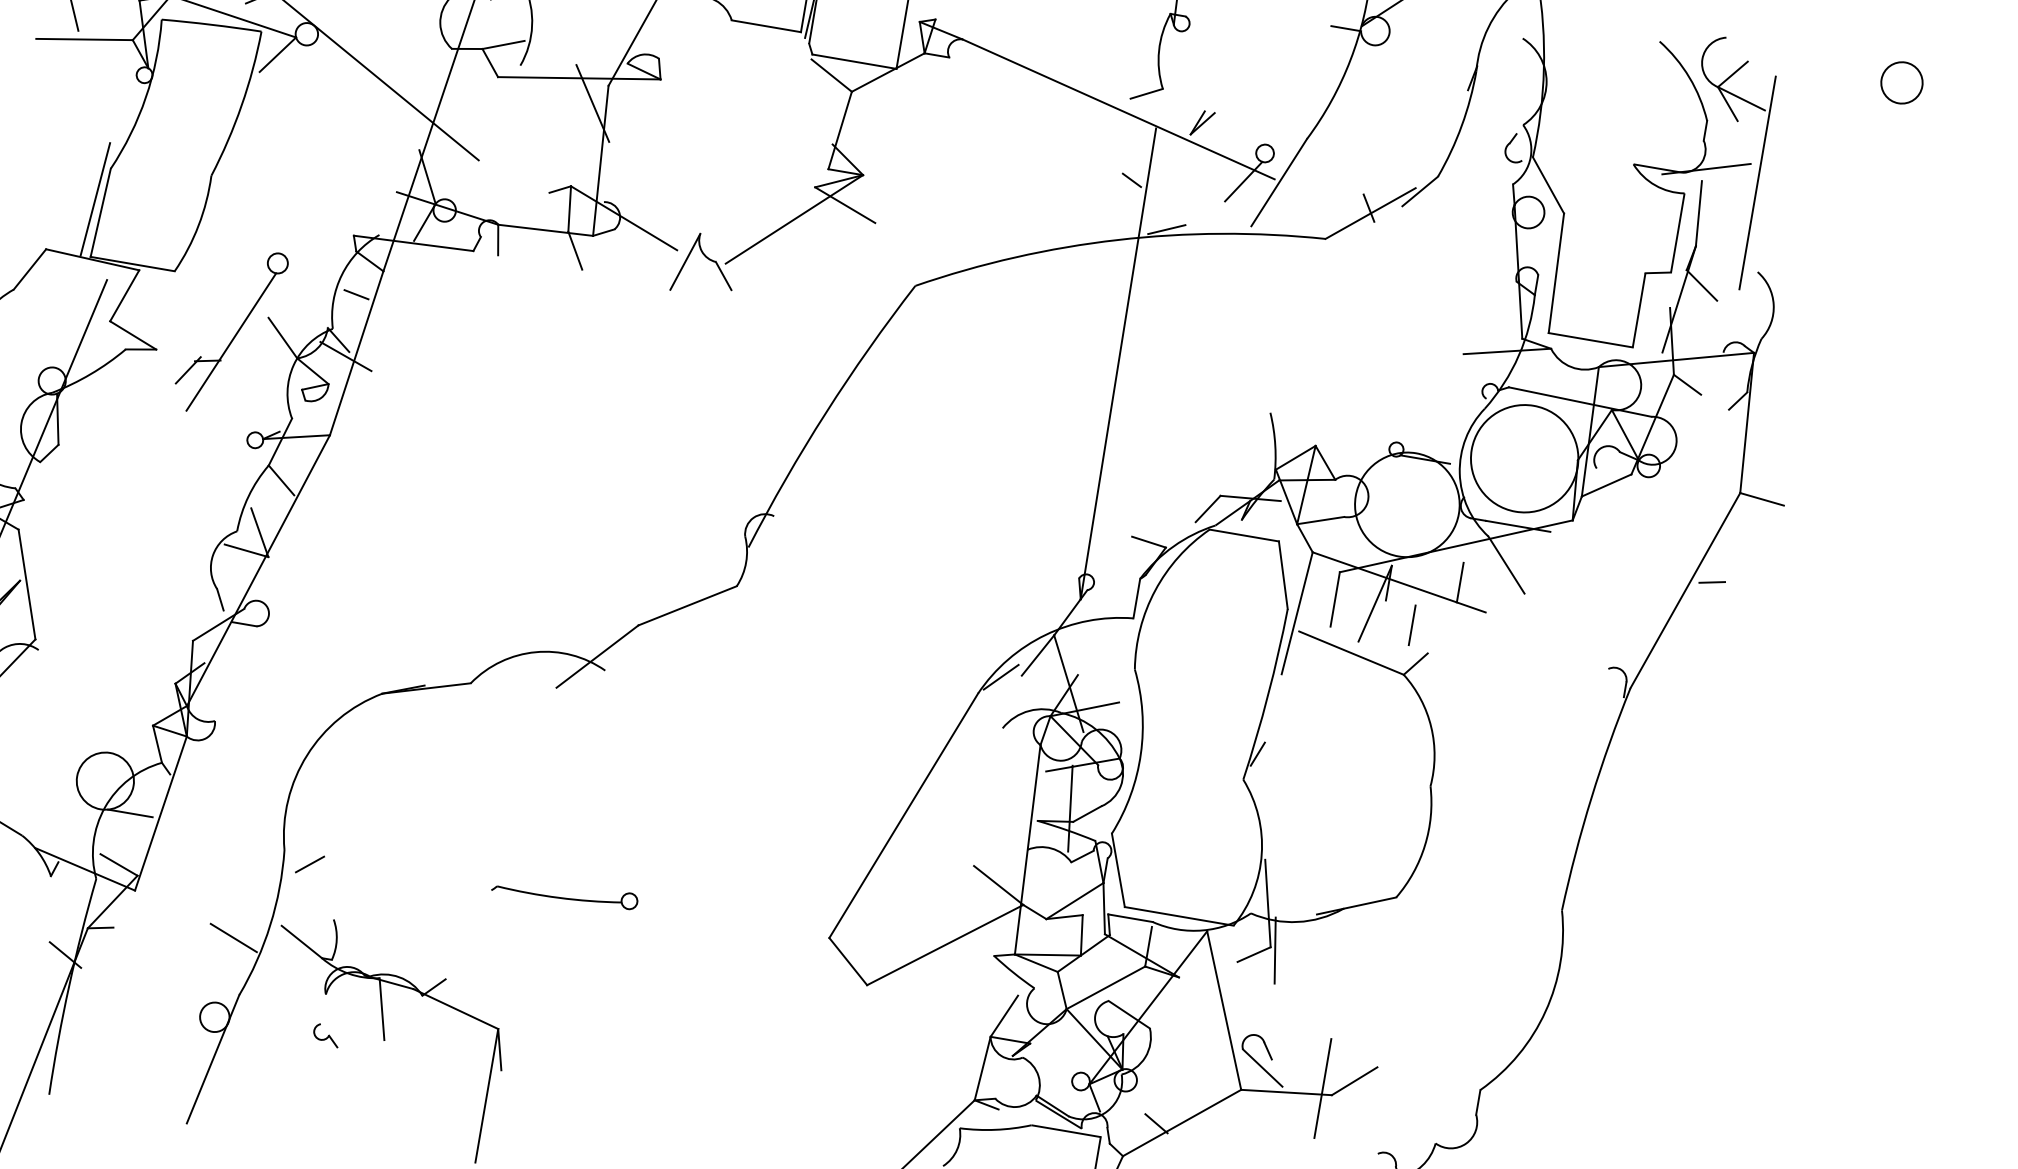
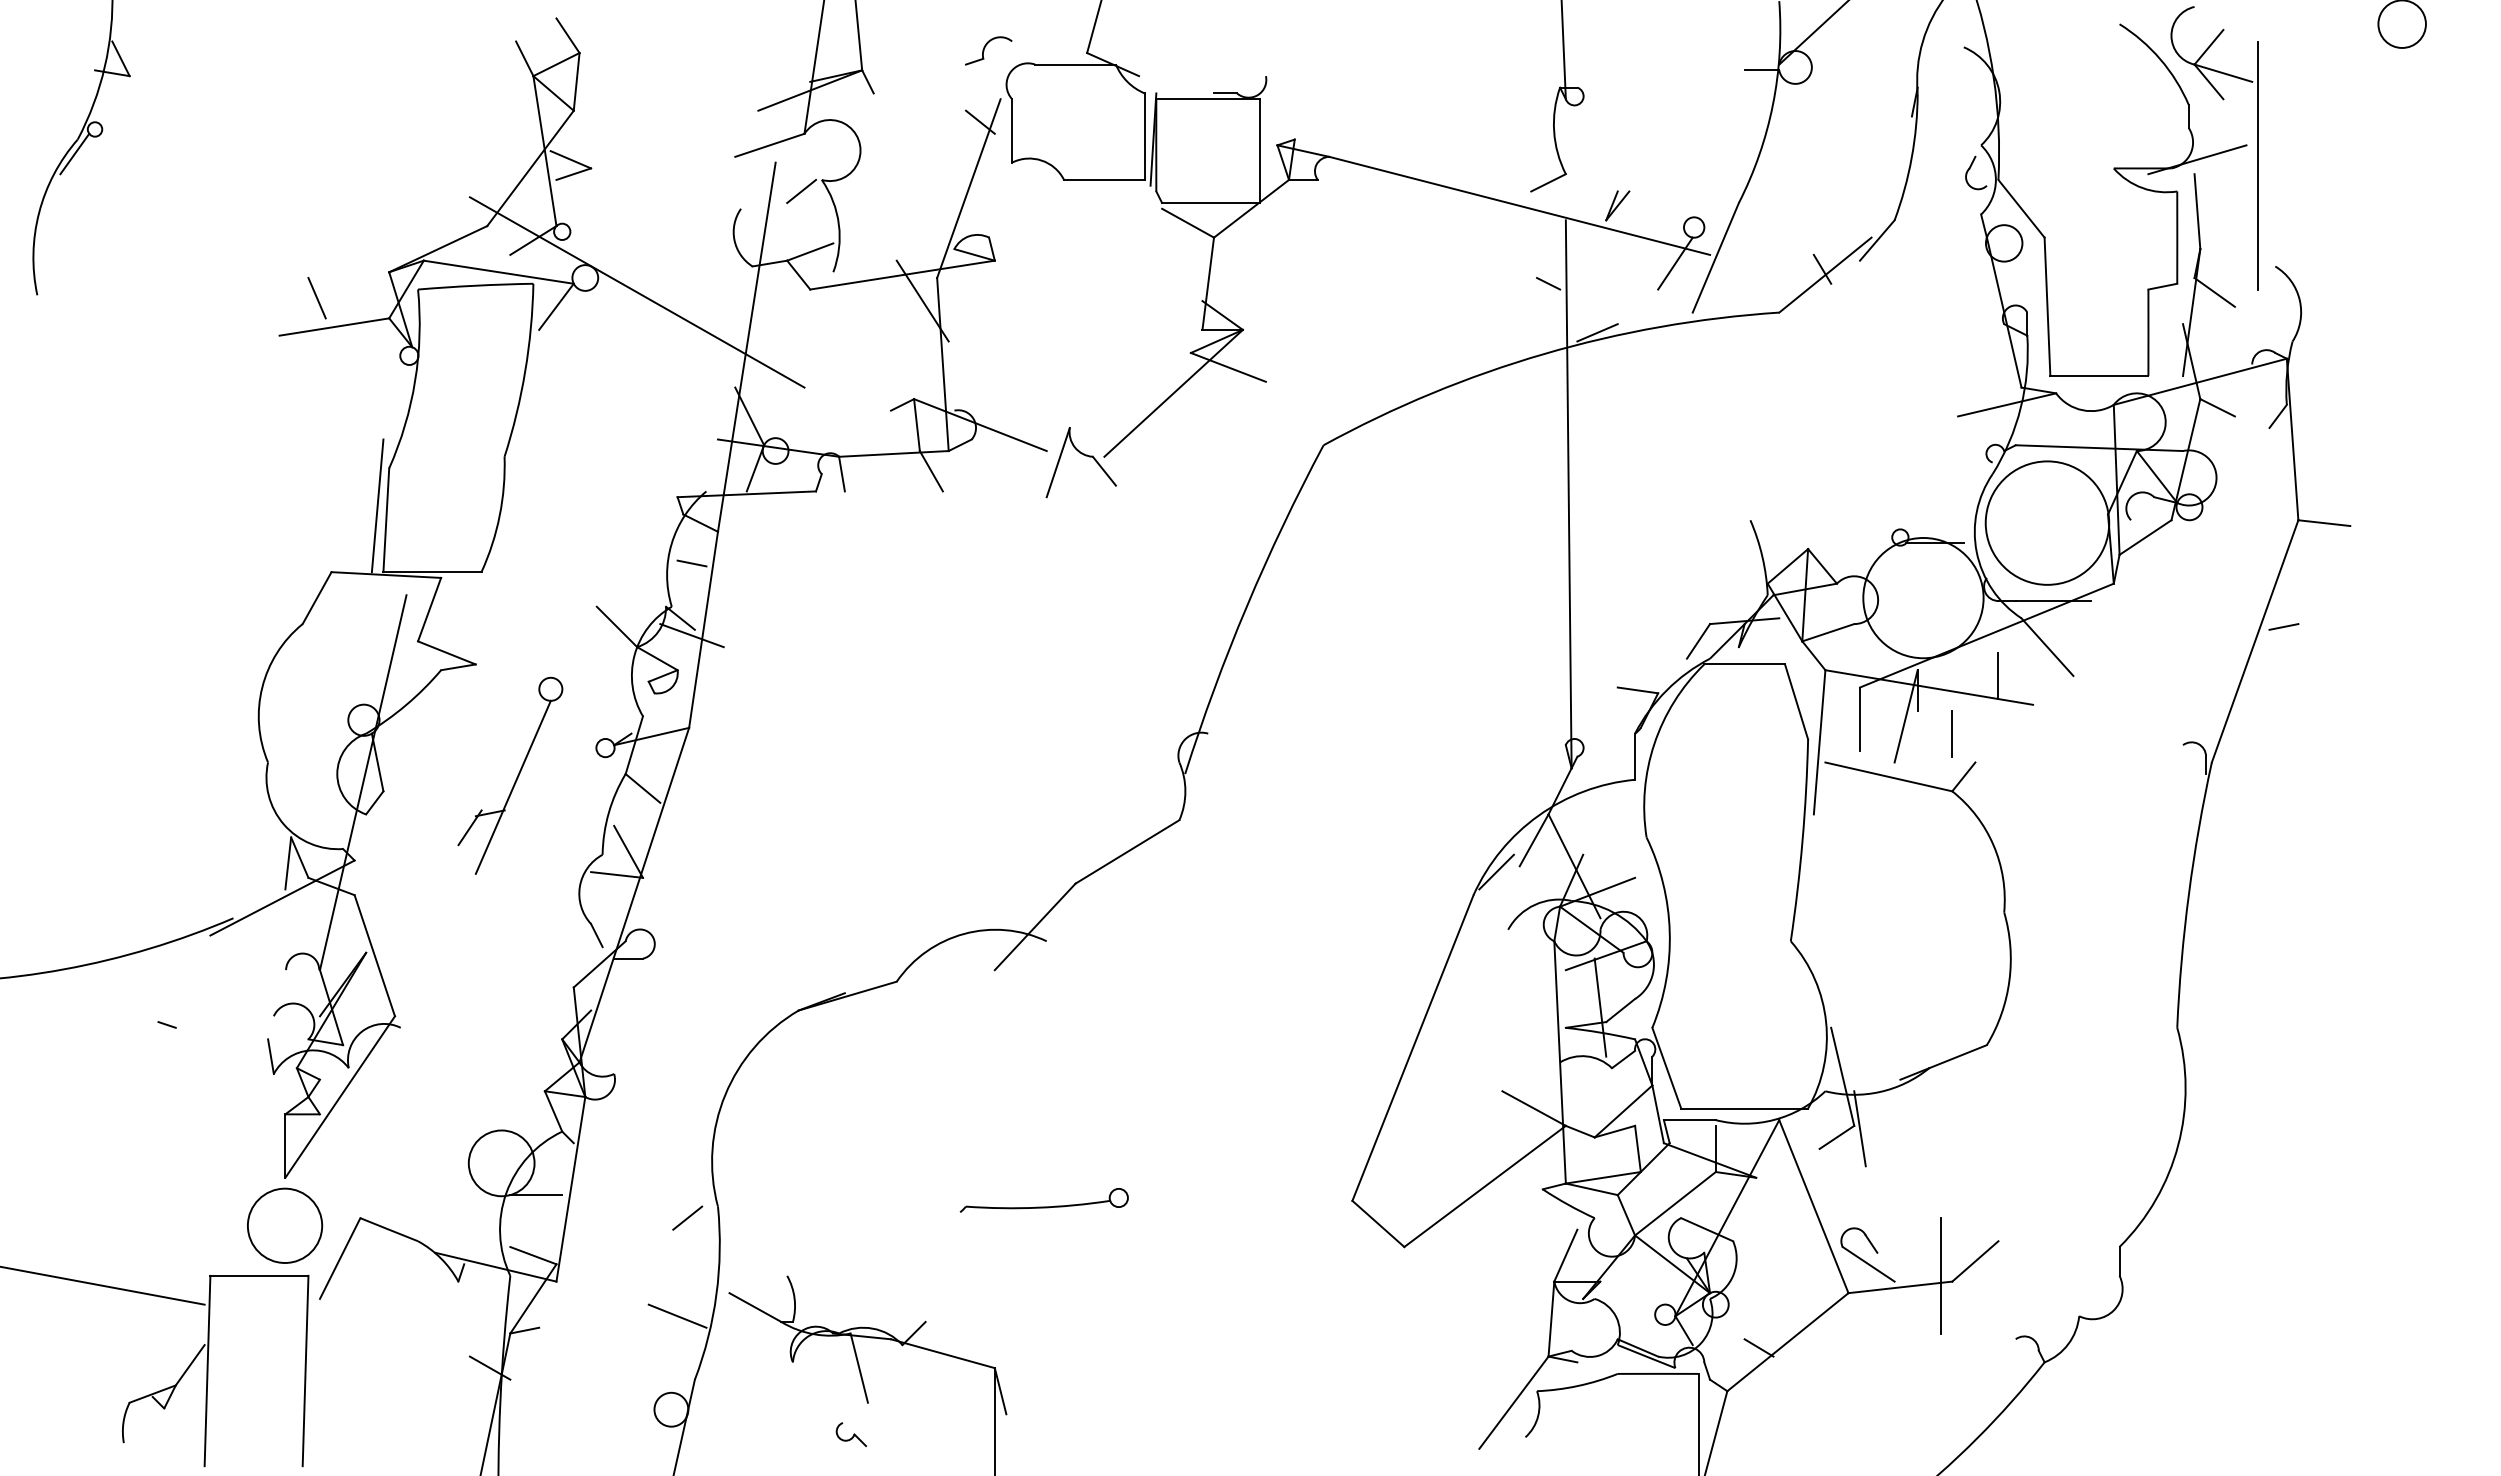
part: (235, 334) -> (516, 777), moved
line: (1258, 754) -> (1802, 909), removed
line: (309, 863) -> (687, 1217), moved
part: (325, 1035) -> (850, 1434), moved

